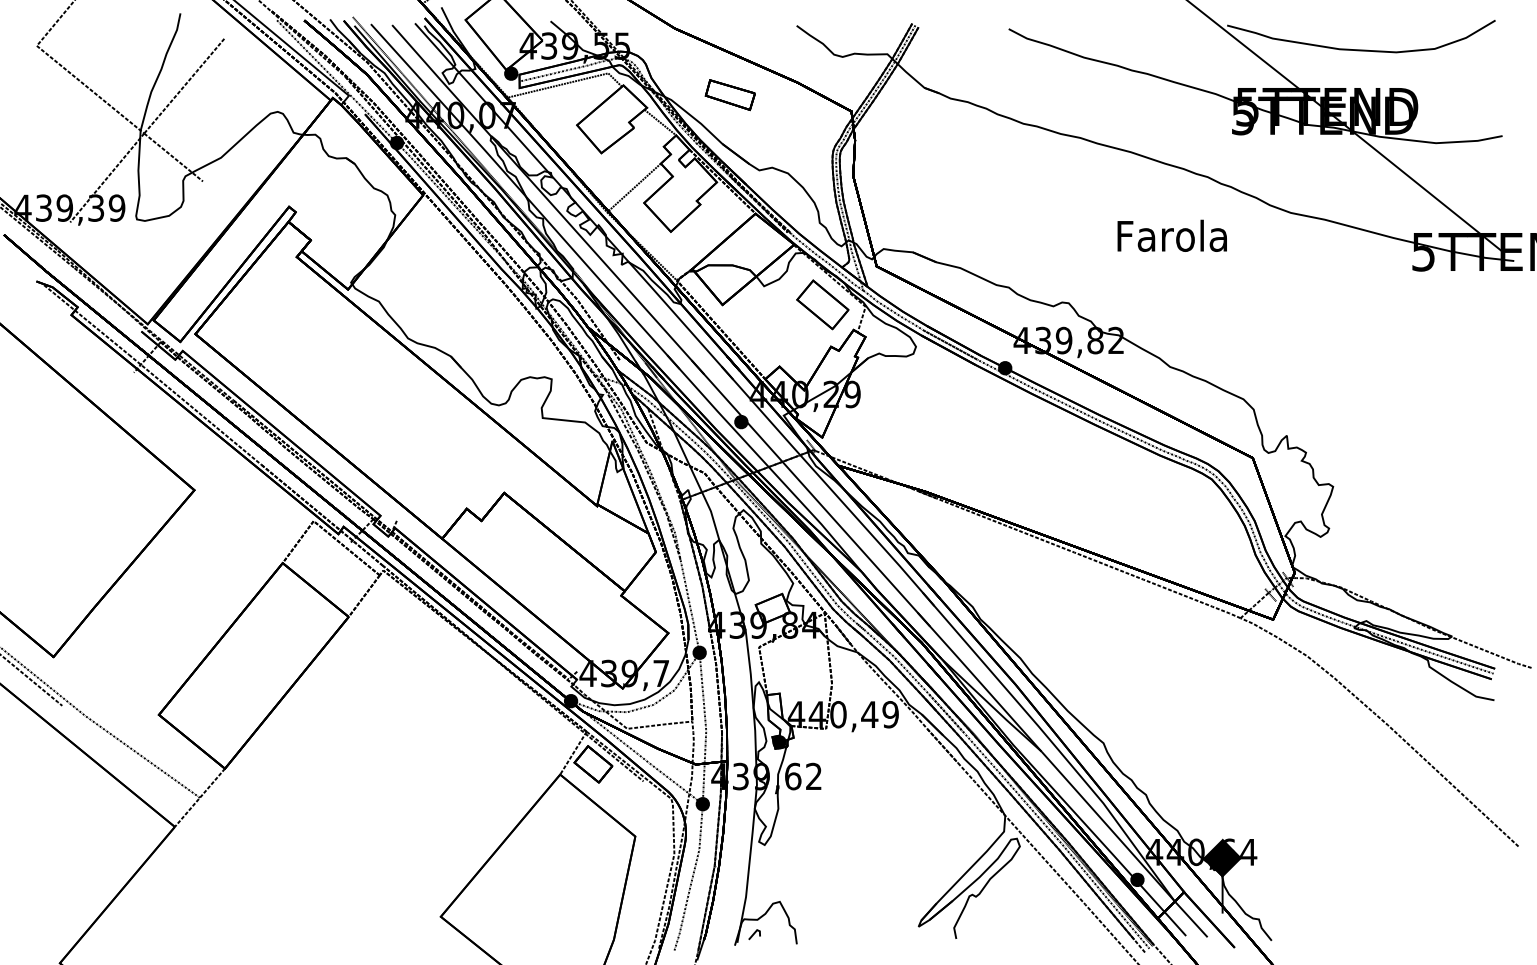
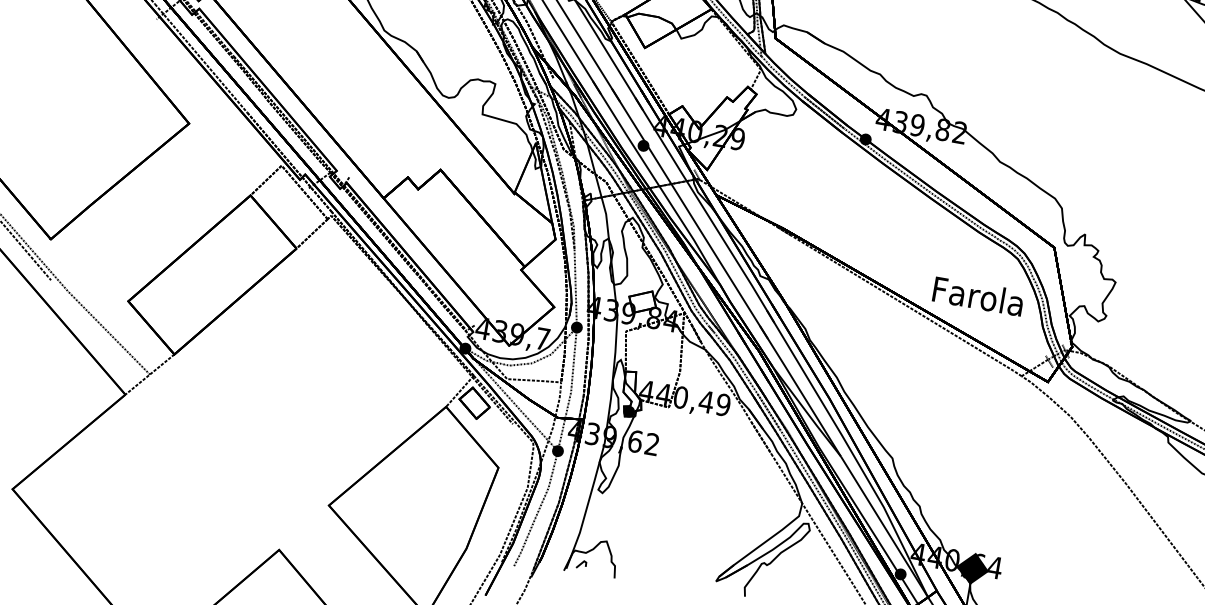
text: (1171, 235) -> (977, 295), moved
part: (822, 304) -> (726, 61), removed

